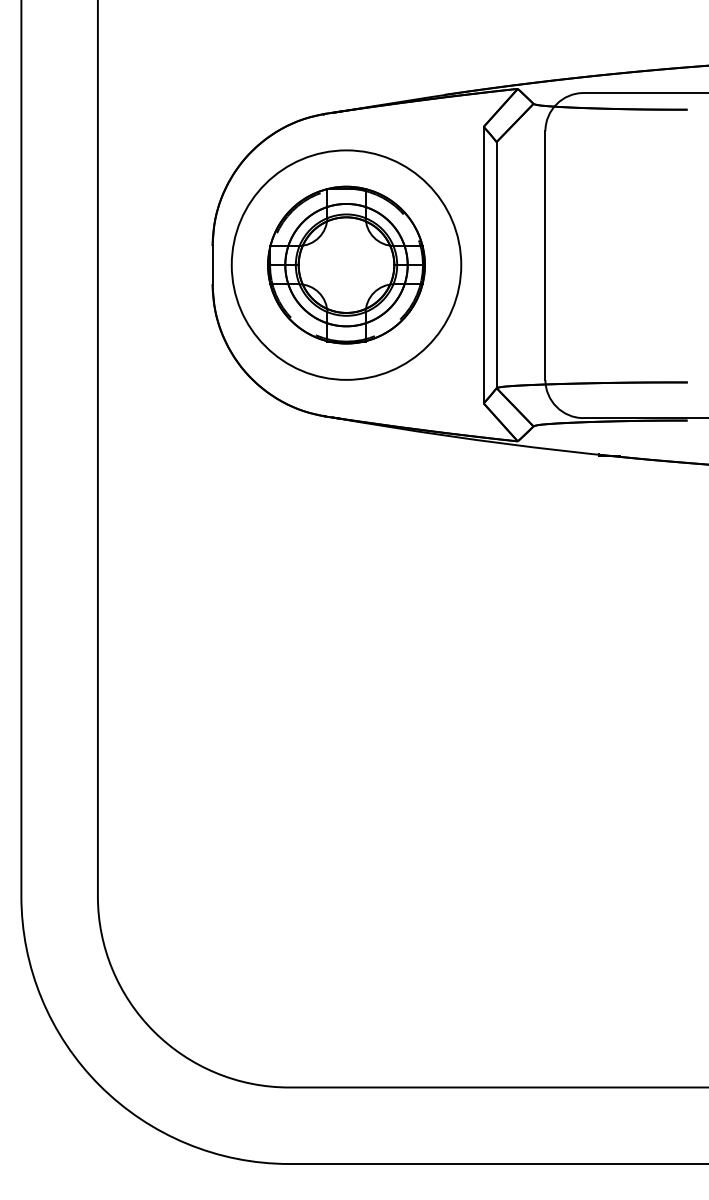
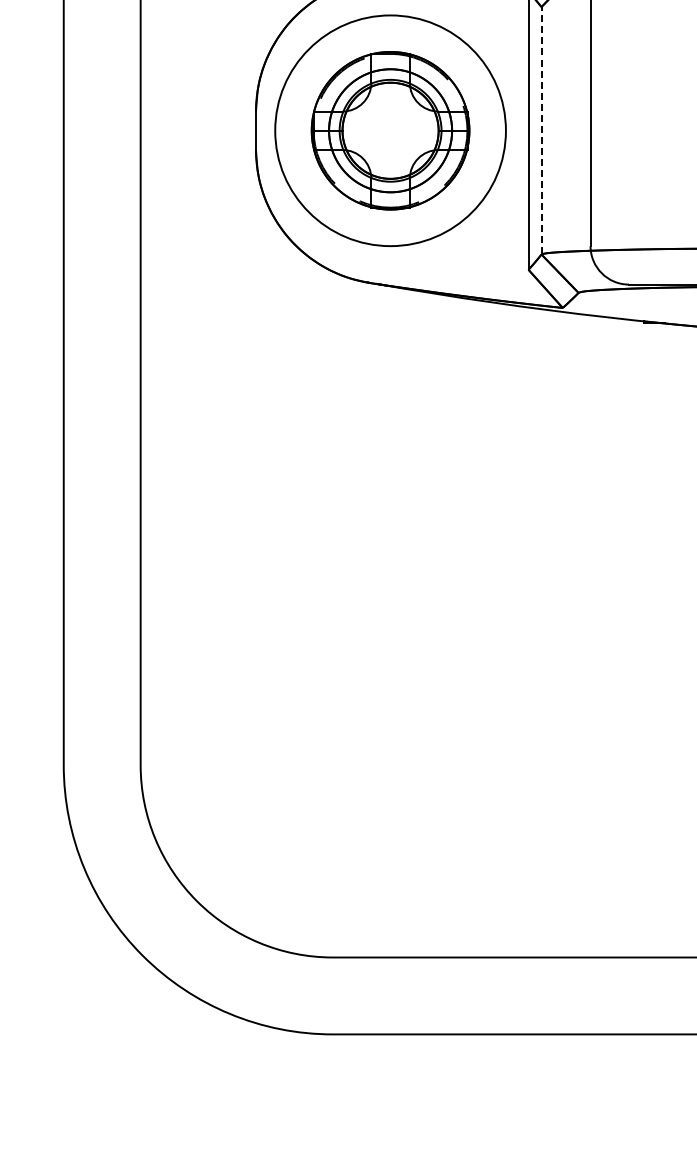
line: (496, 264) -> (541, 130), solid -> dashed

